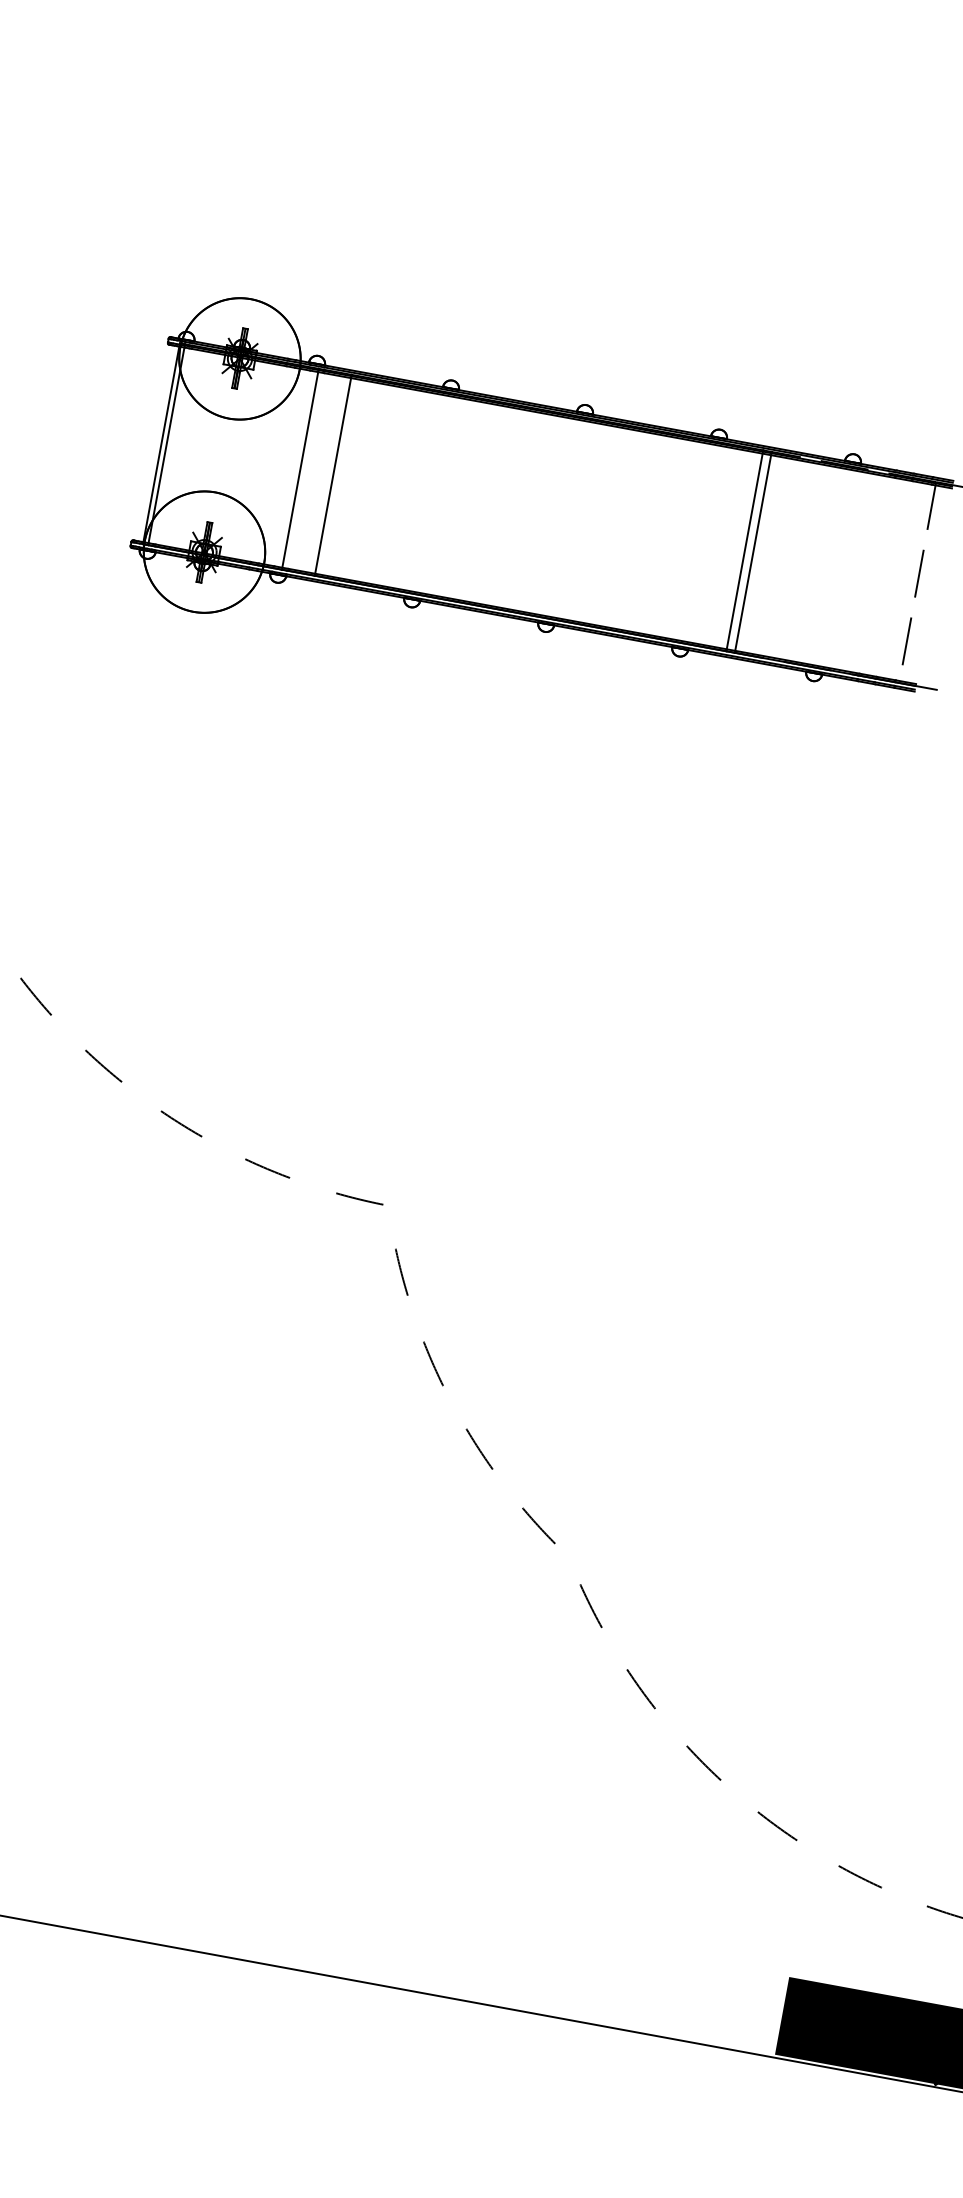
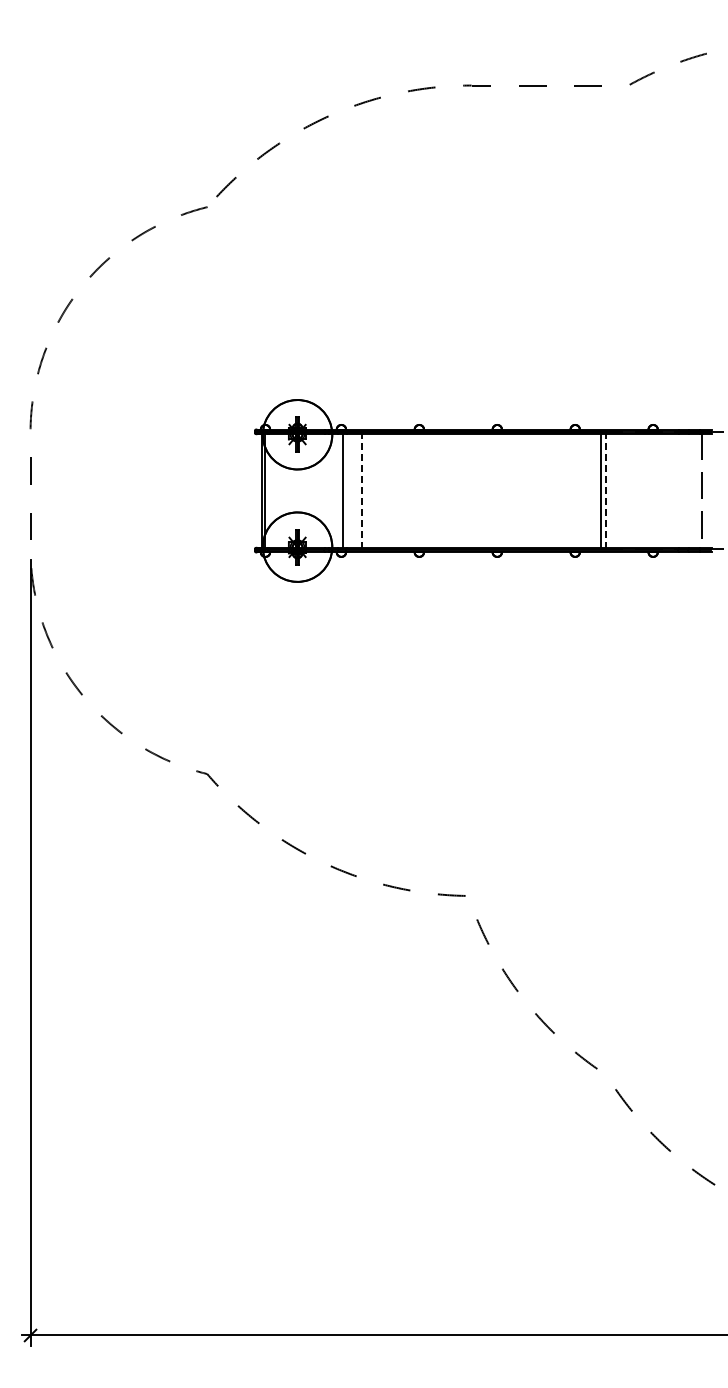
line: (334, 475) -> (362, 490), solid -> dashed
line: (753, 553) -> (606, 491), solid -> dashed

